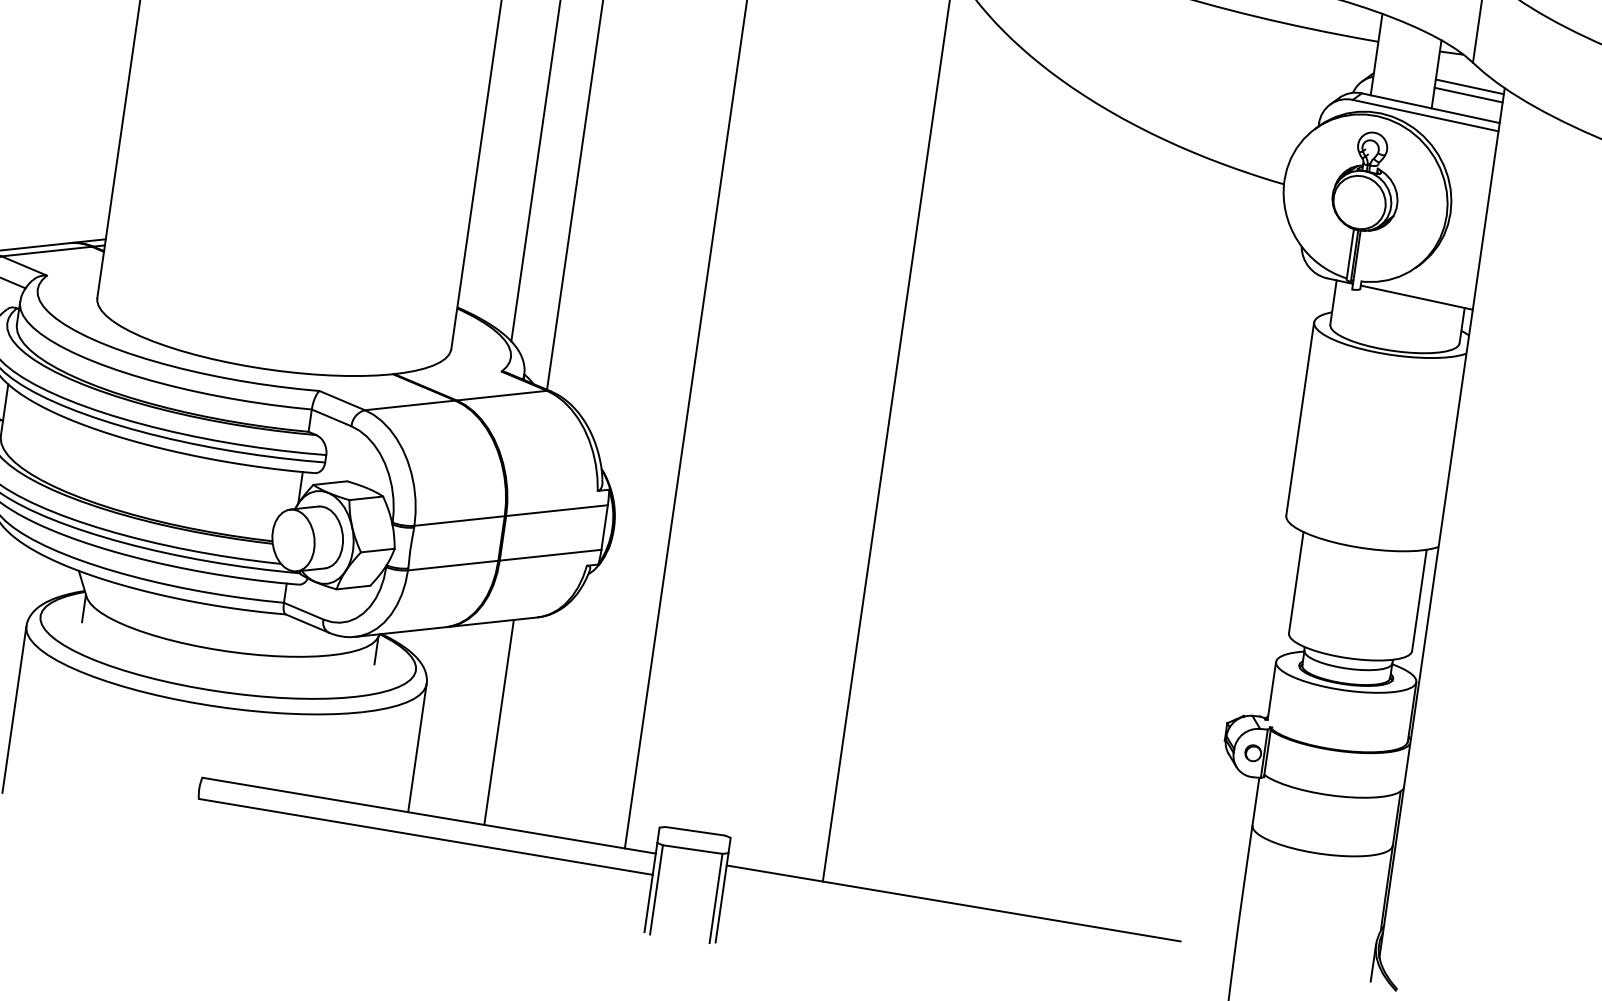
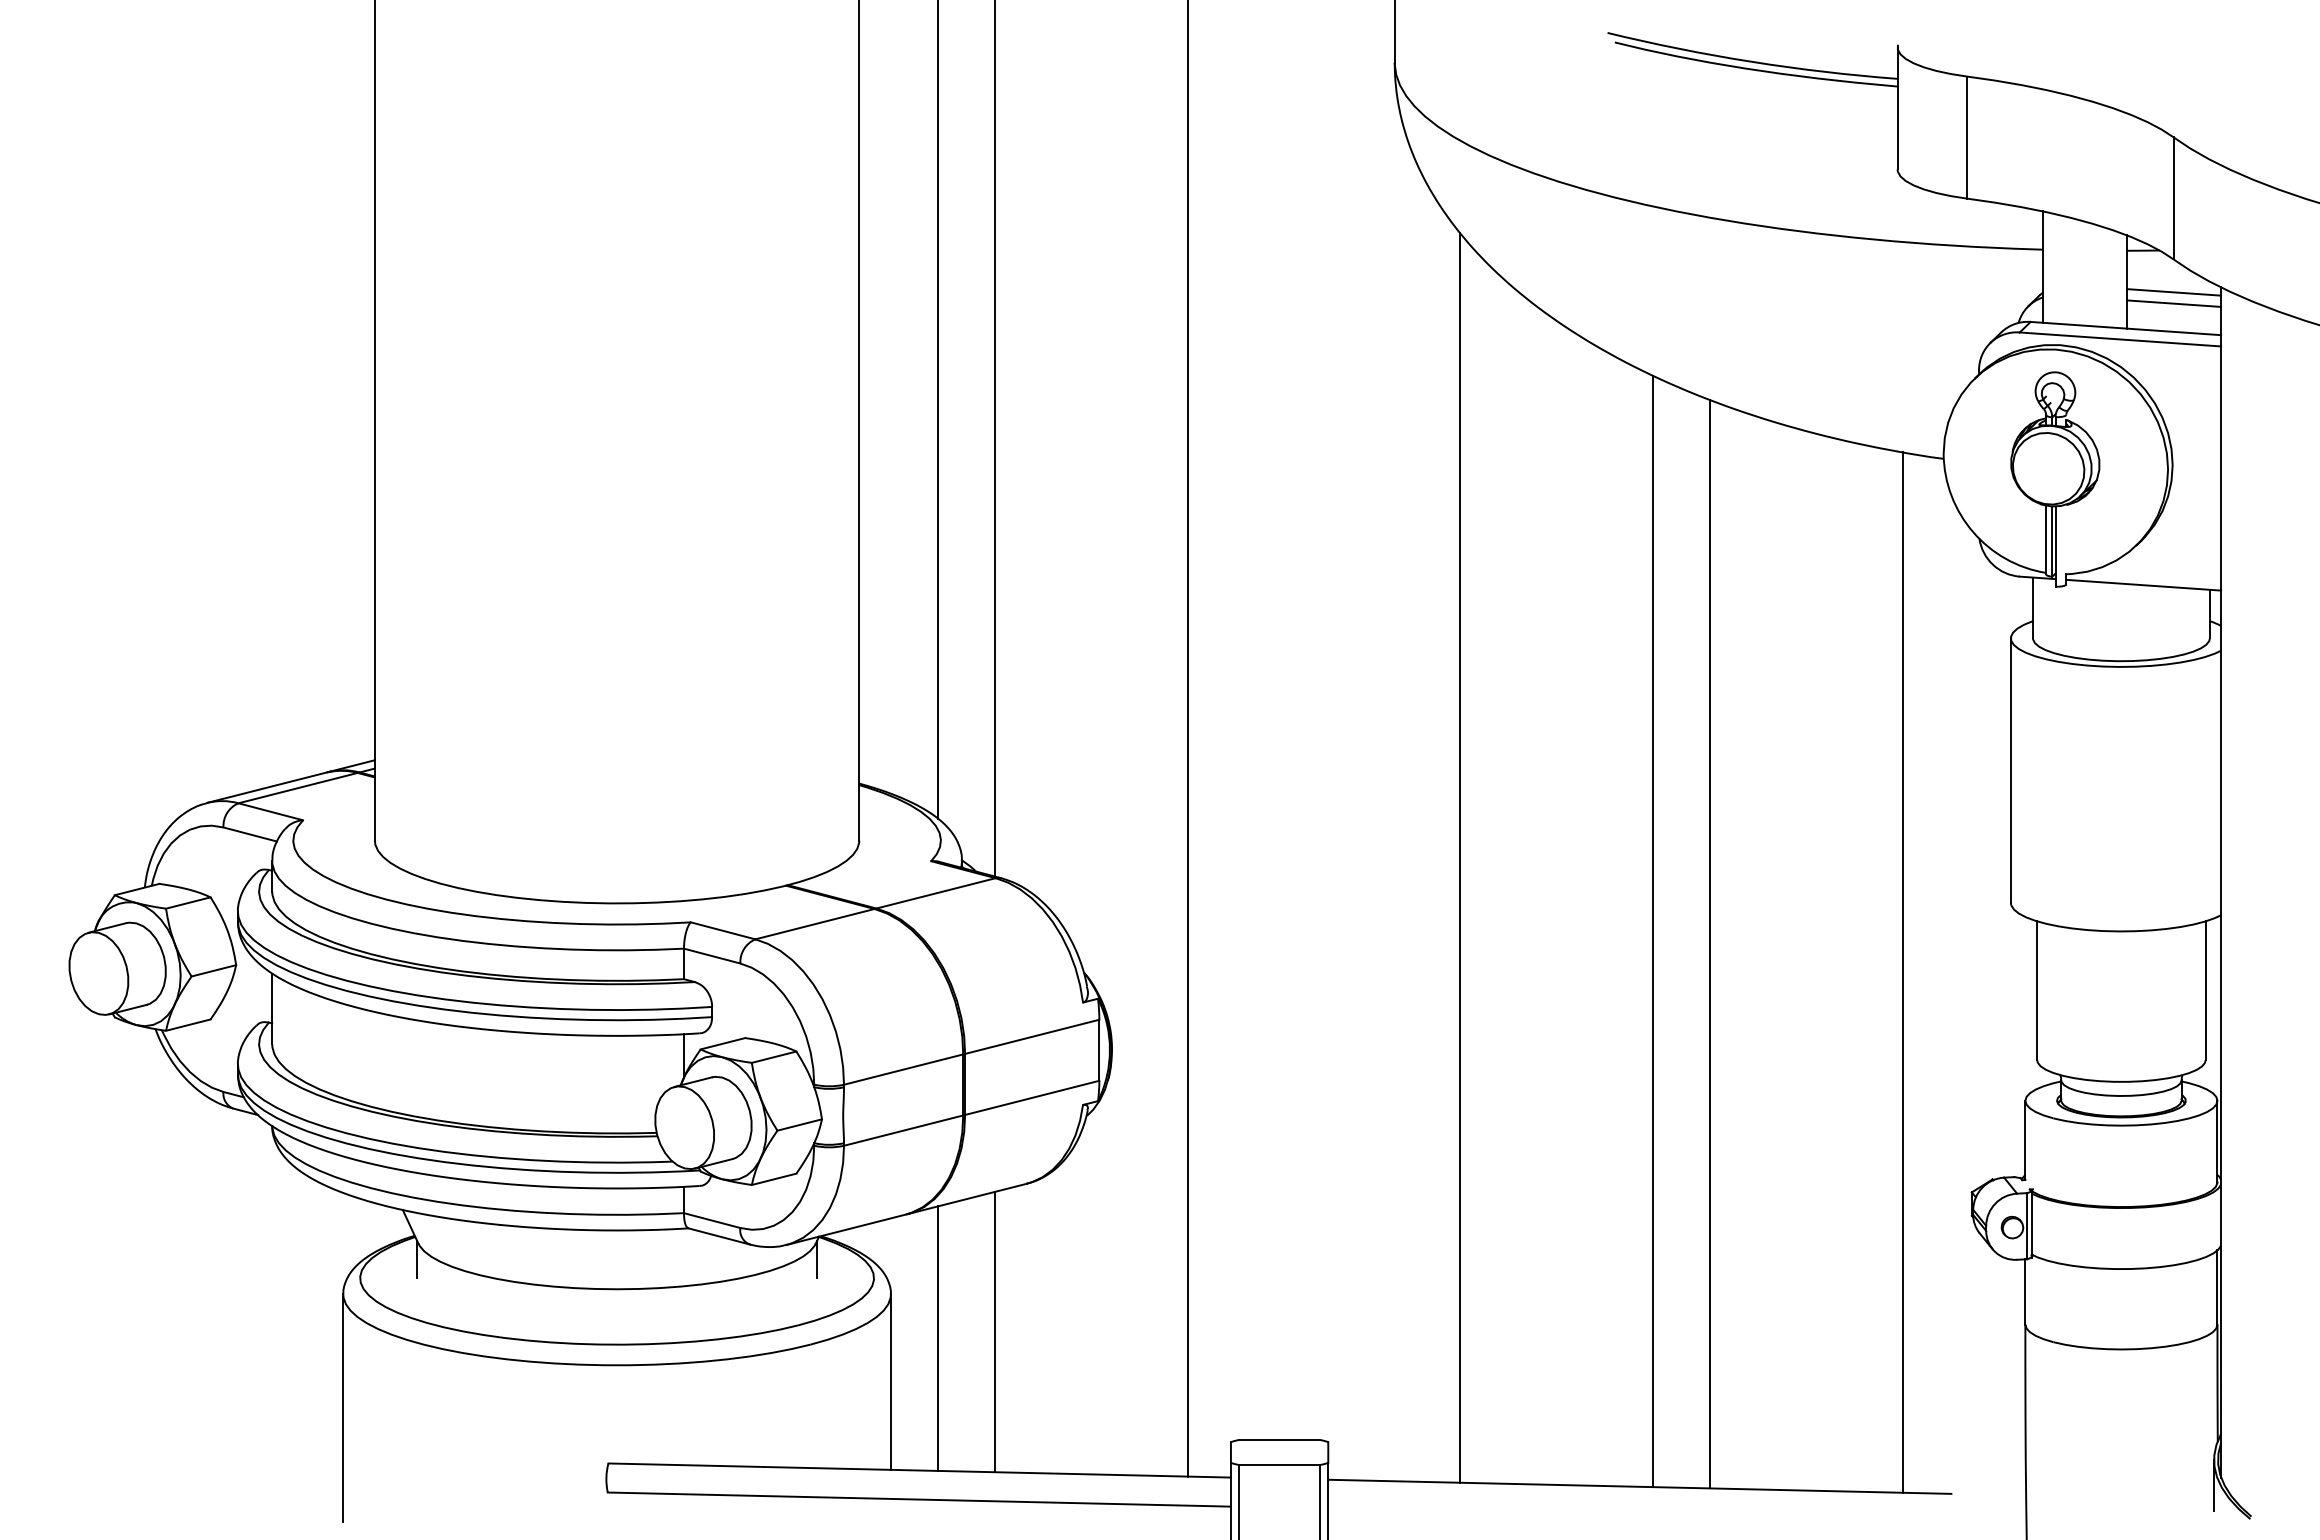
line: (1022, 499) -> (1653, 931), added
line: (1062, 514) -> (1710, 944), added
line: (1200, 555) -> (1903, 972), added
line: (456, 721) -> (938, 1338), added

